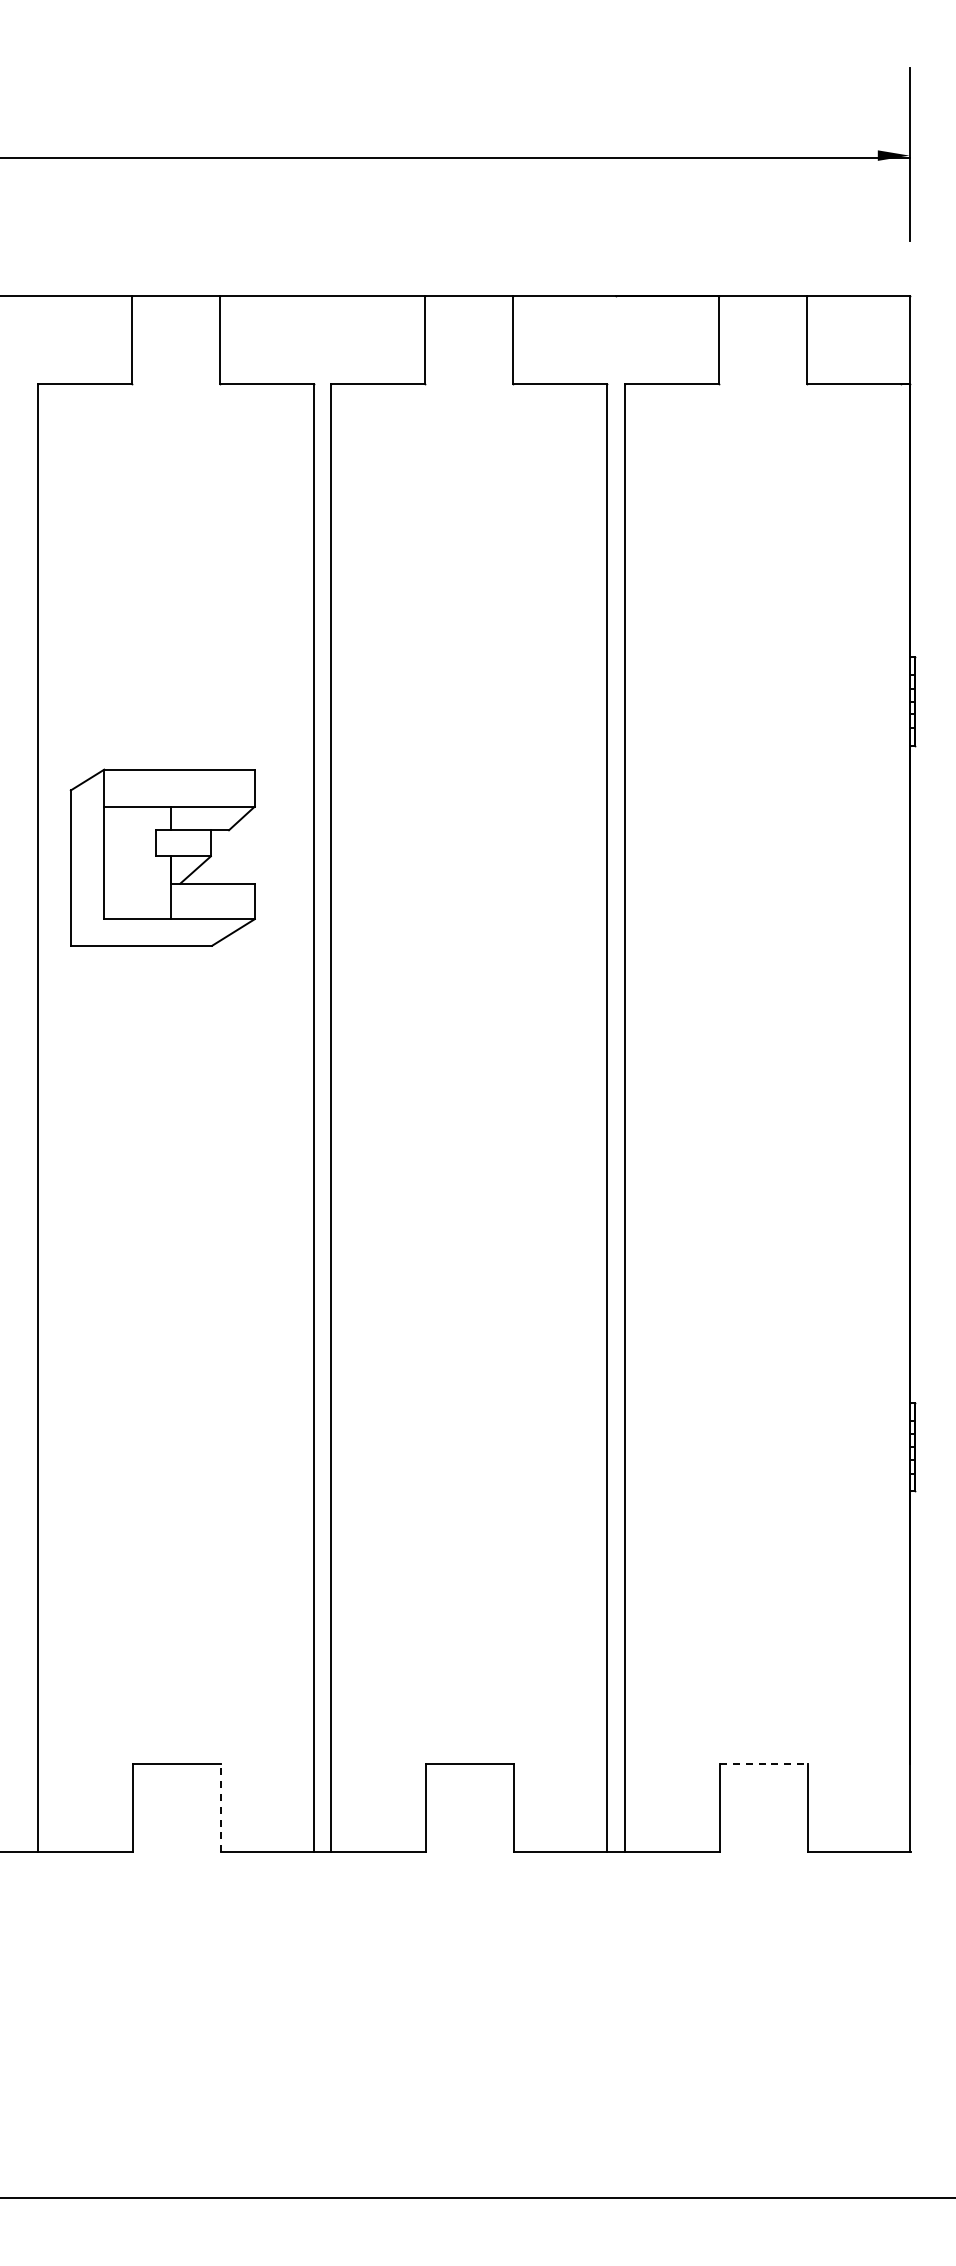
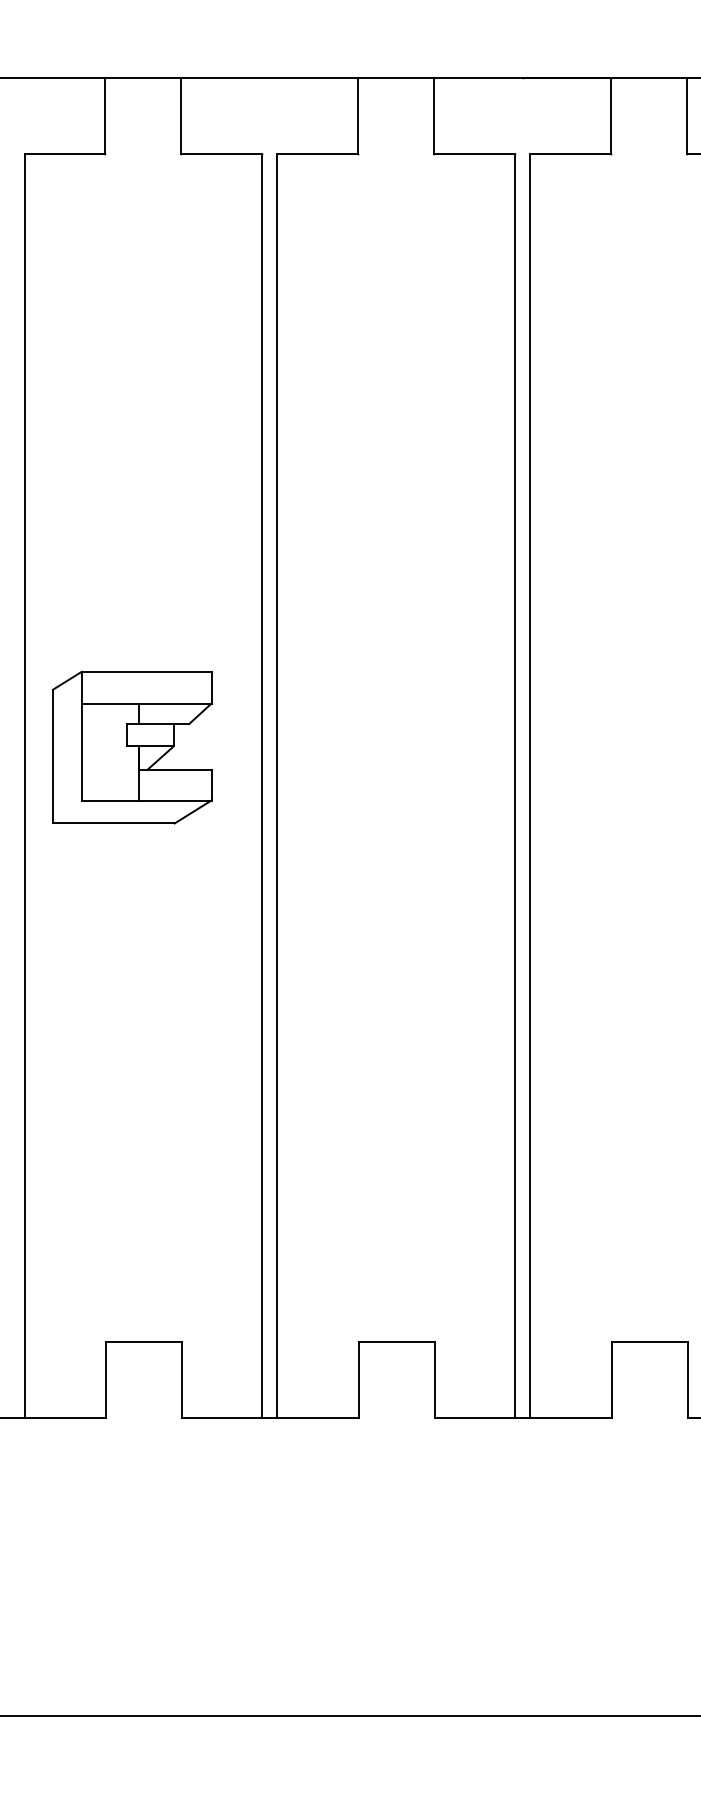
part: (162, 857) -> (132, 747), moved
line: (764, 1764) -> (650, 1342), dashed -> solid
line: (220, 1807) -> (181, 1379), dashed -> solid

